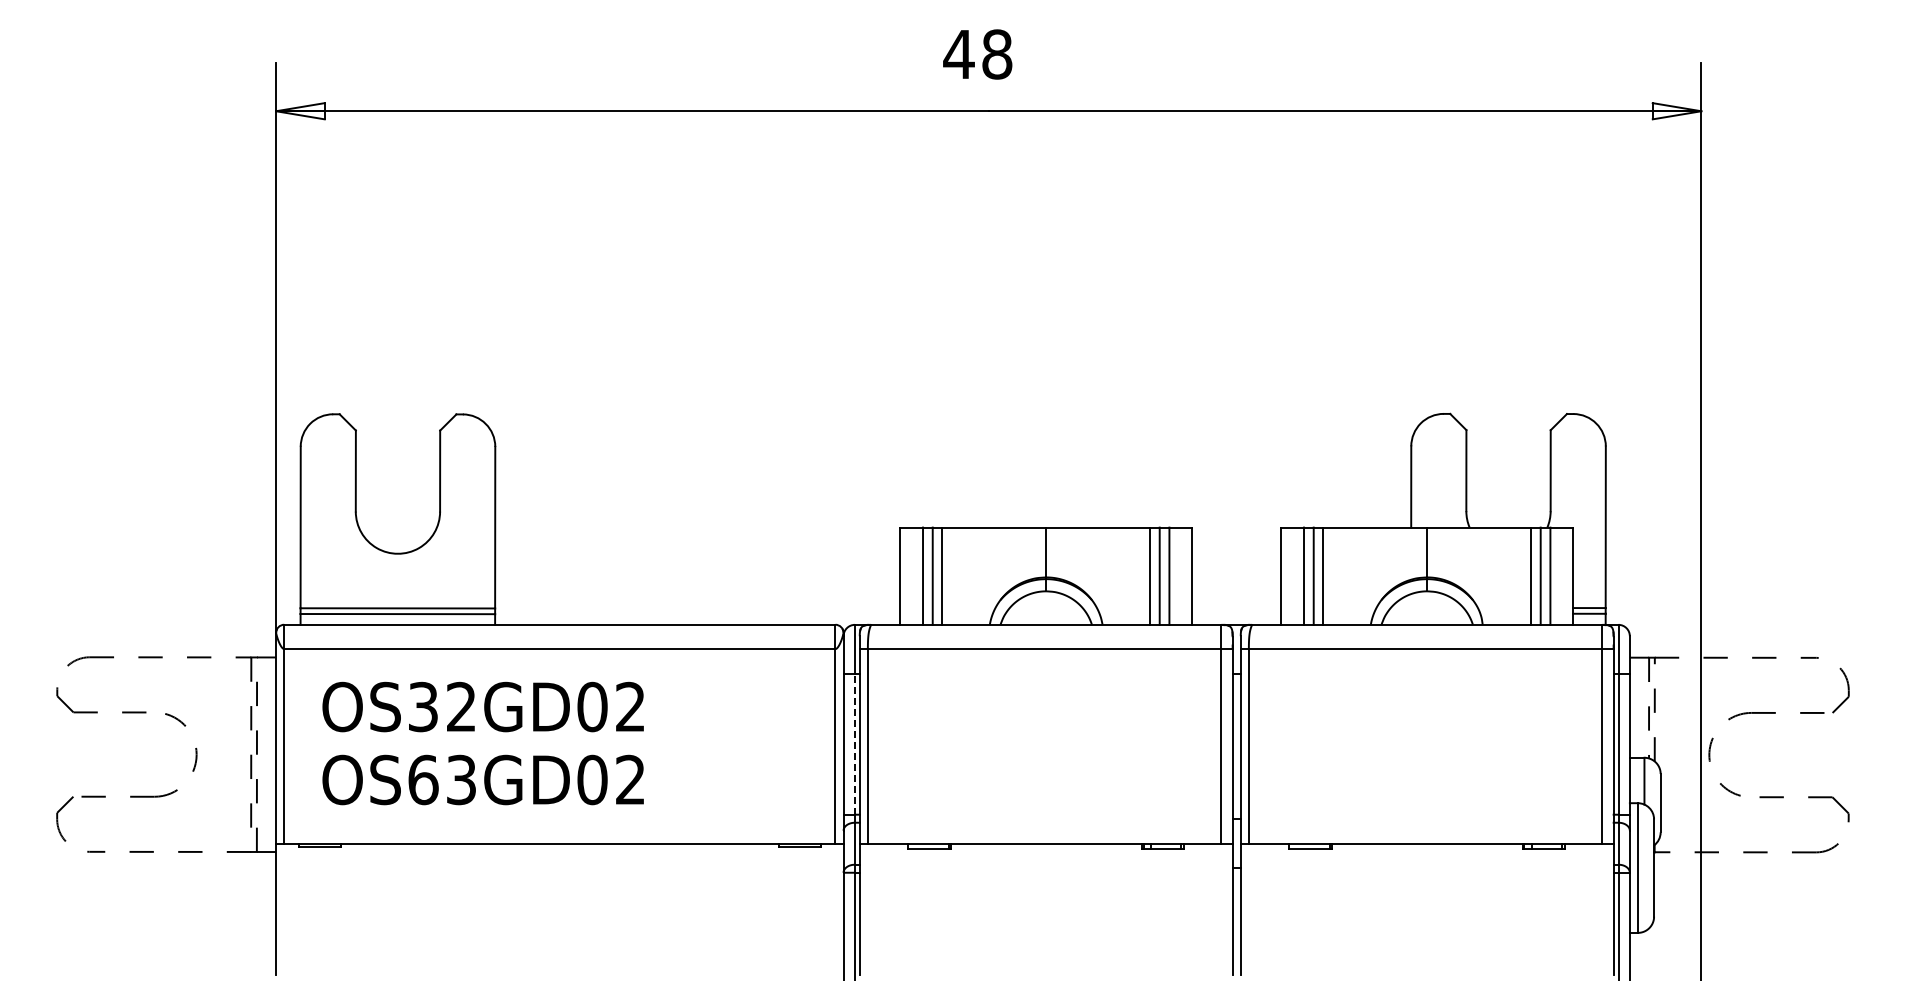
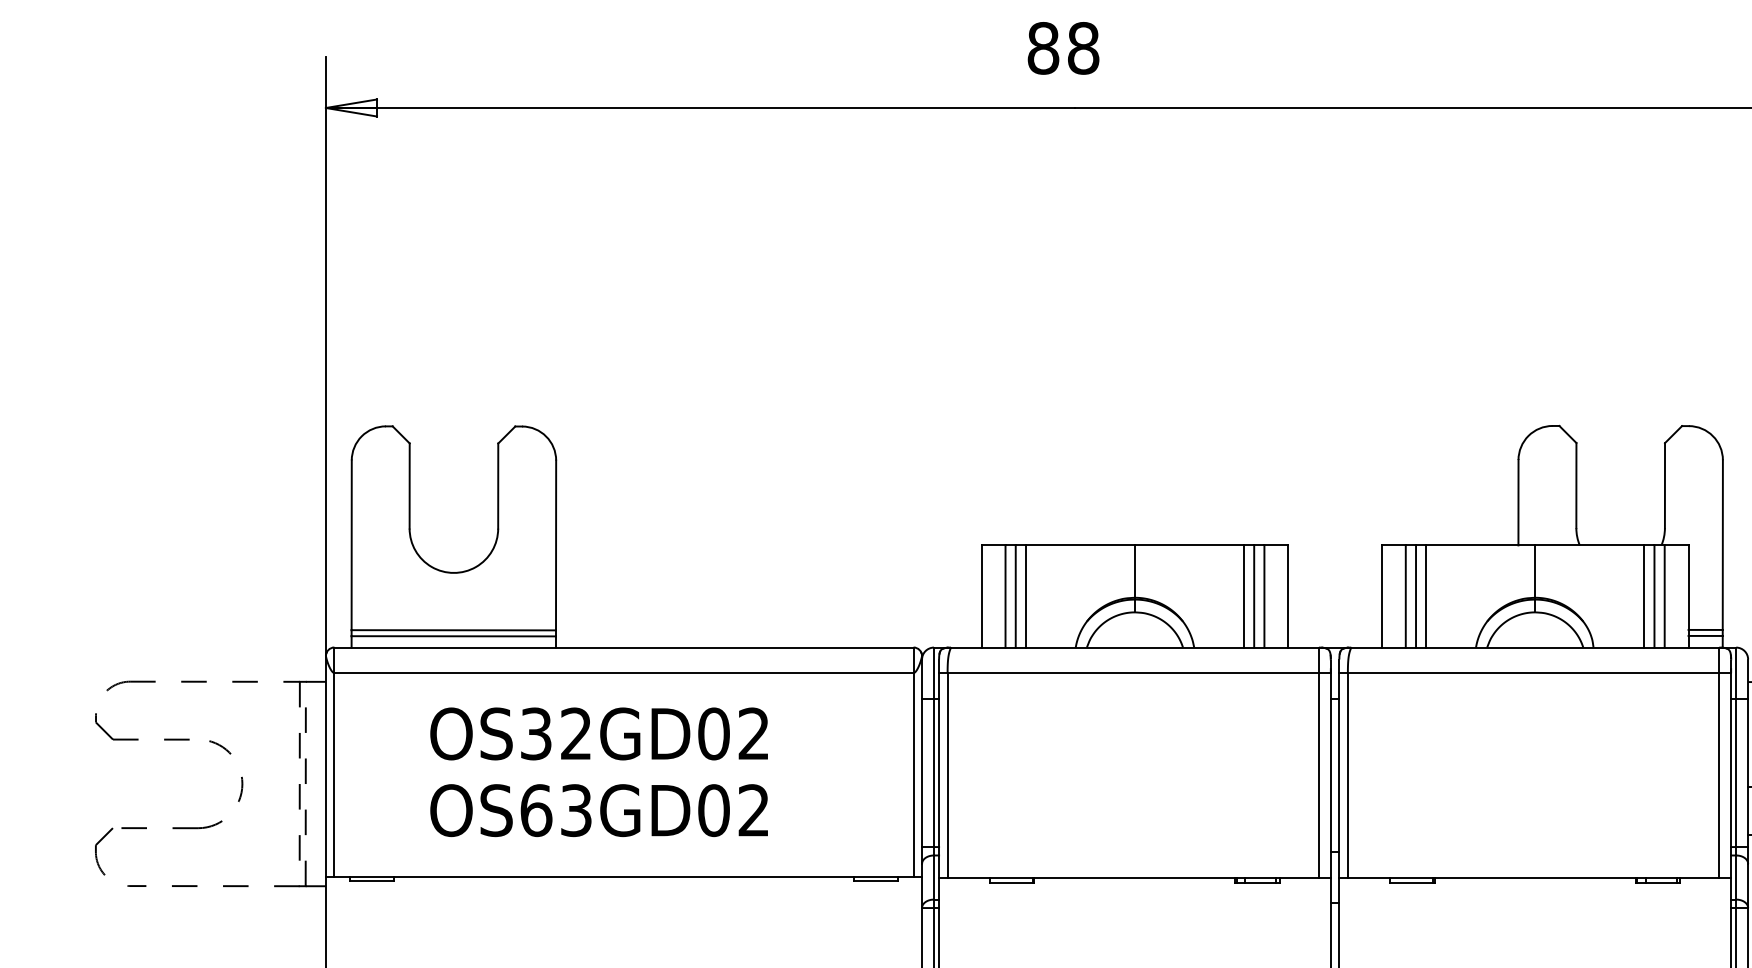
text: (958, 54) -> (1042, 48), 48 -> 88
text: (482, 743) -> (598, 772), moved
line: (854, 744) -> (933, 773), dashed -> solid

